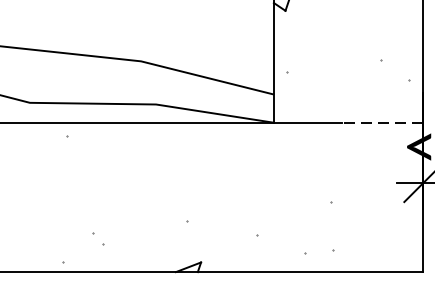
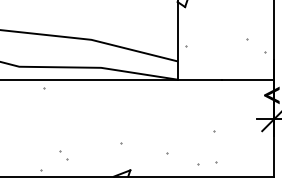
line: (381, 122) -> (247, 79), dashed -> solid

